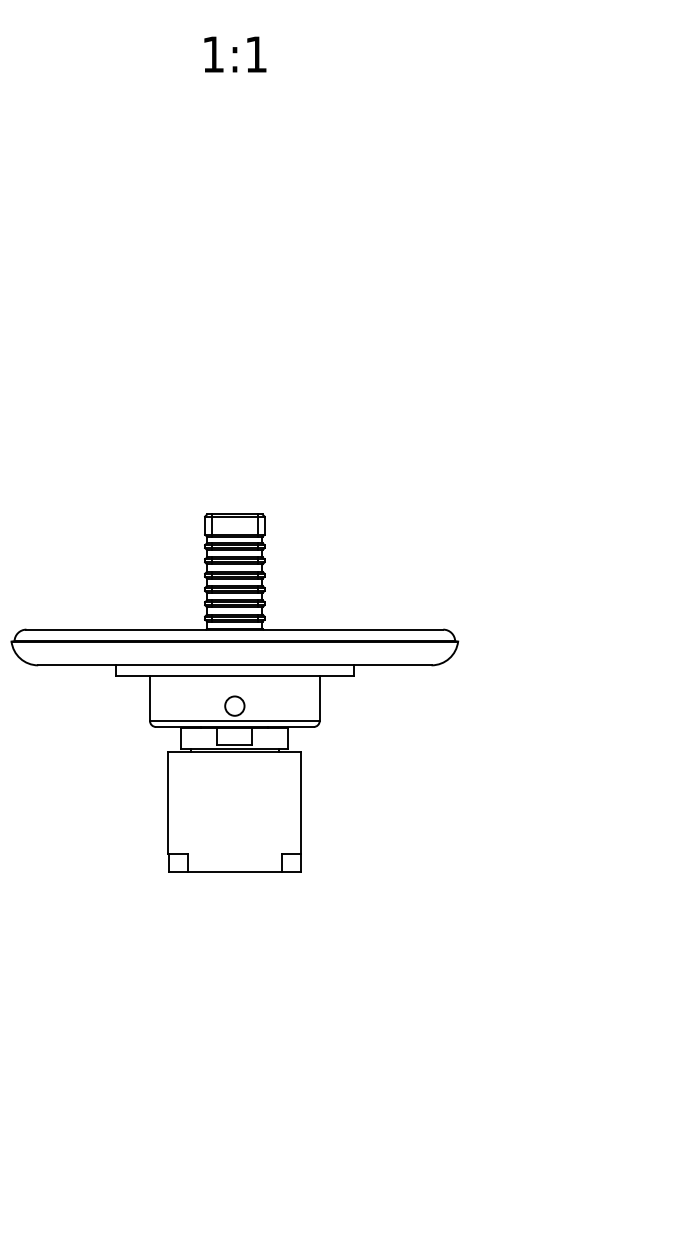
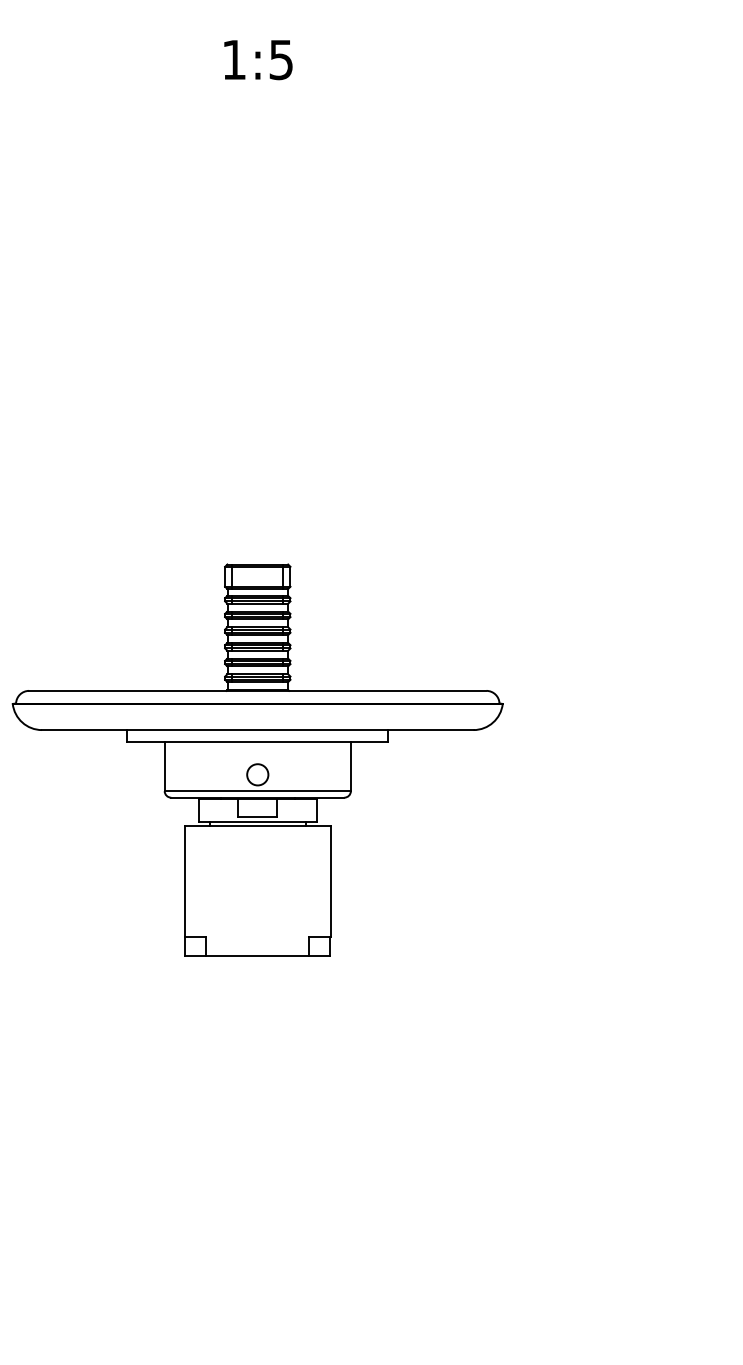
text: (255, 54) -> (280, 59), 1:1 -> 1:5

